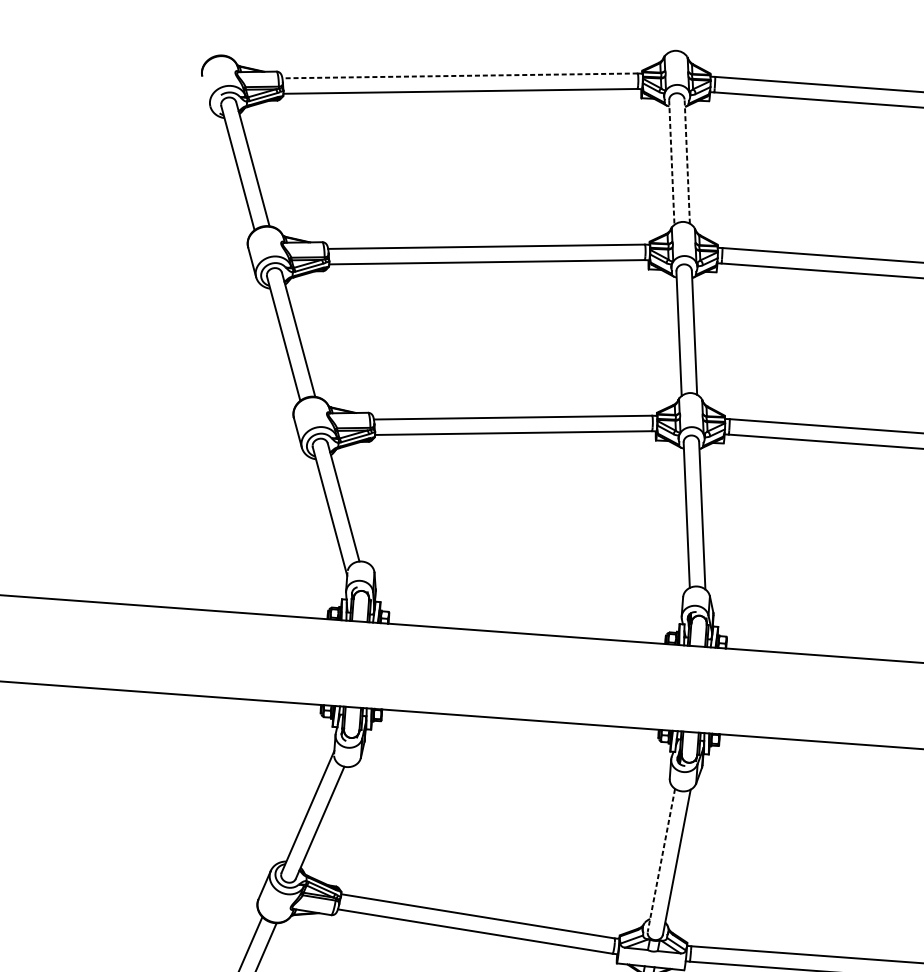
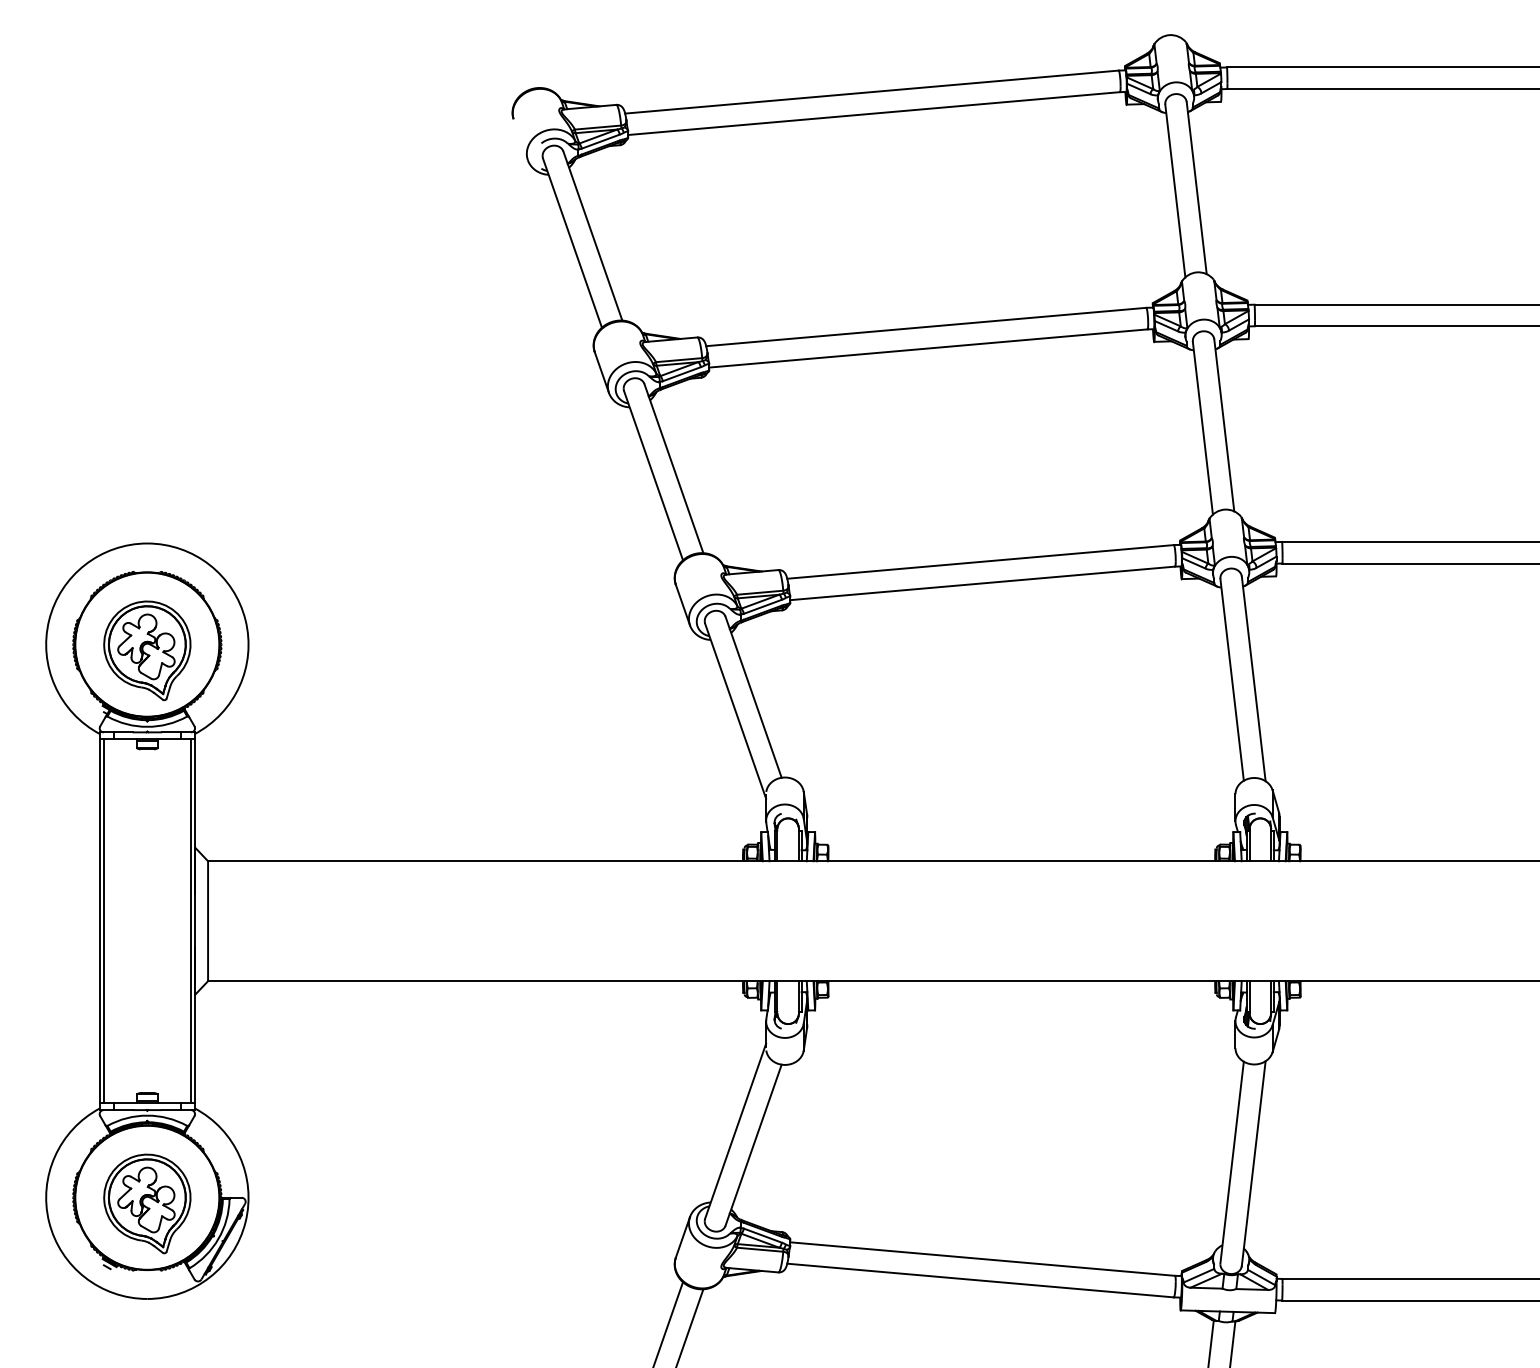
line: (459, 76) -> (871, 92), dashed -> solid
line: (687, 161) -> (1196, 188), dashed -> solid
line: (671, 162) -> (1175, 190), dashed -> solid
line: (661, 861) -> (1232, 1163), dashed -> solid

